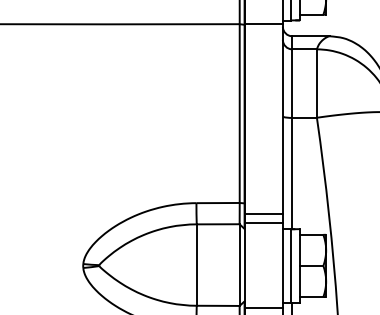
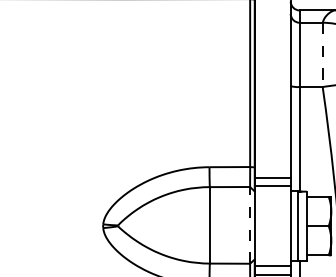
line: (316, 84) -> (322, 55), solid -> dashed
line: (239, 265) -> (249, 225), solid -> dashed

